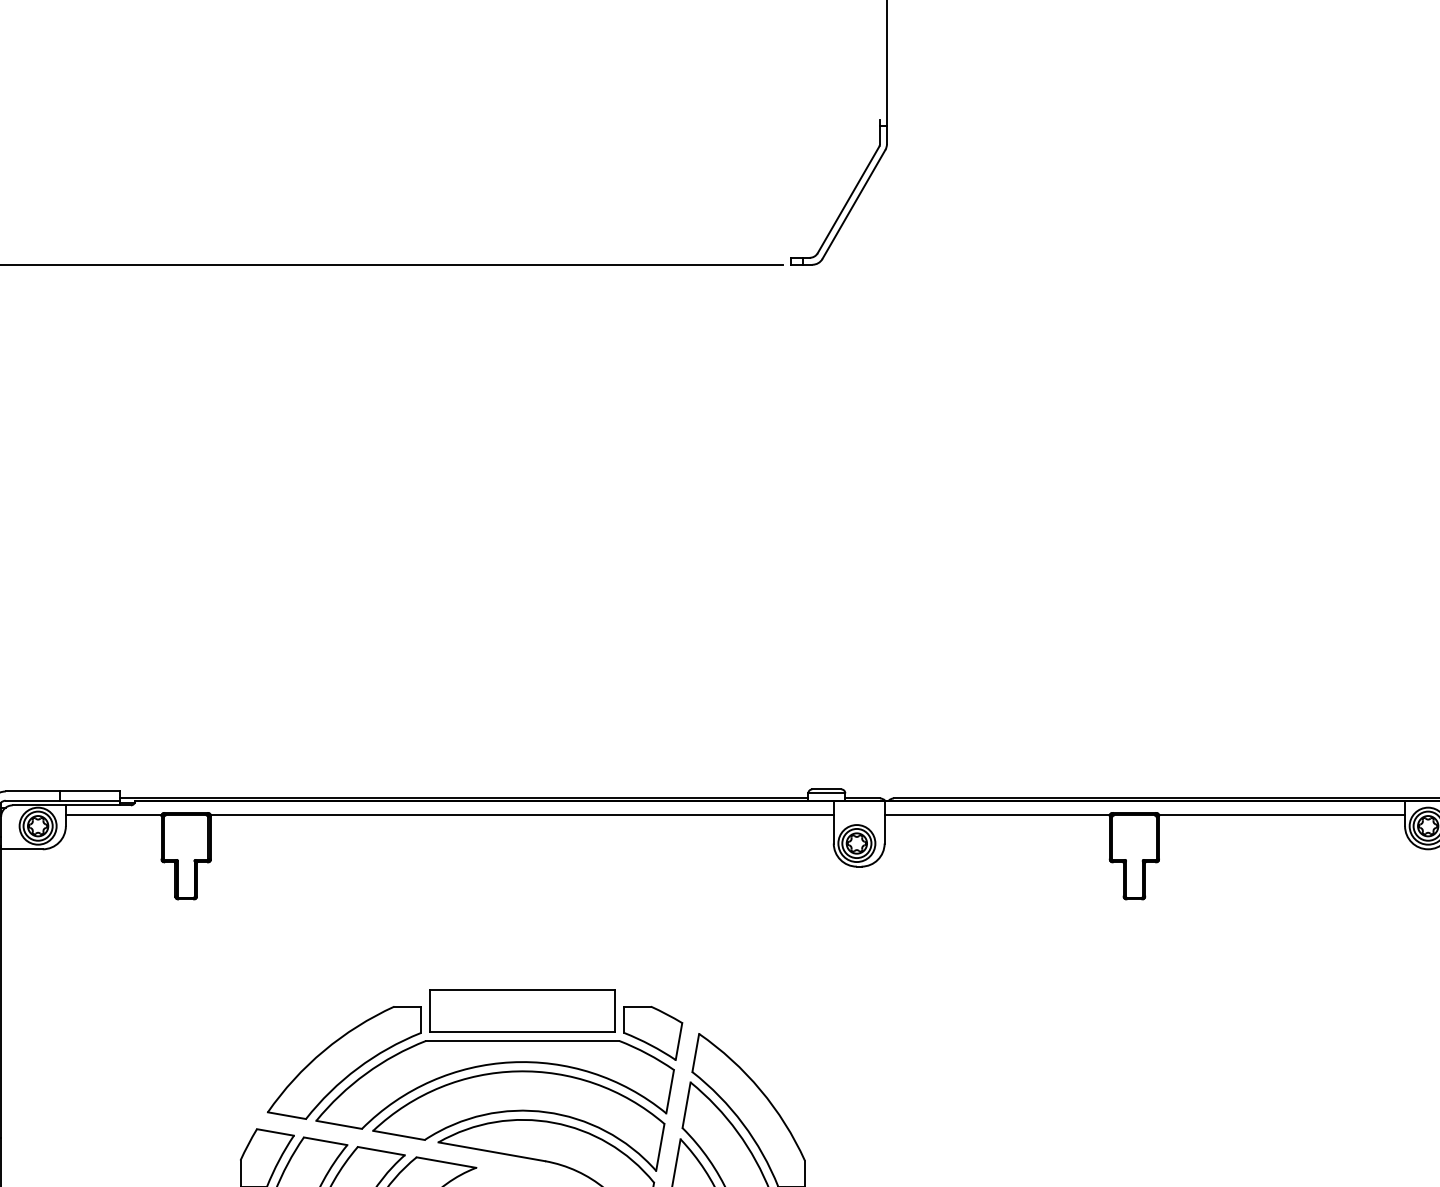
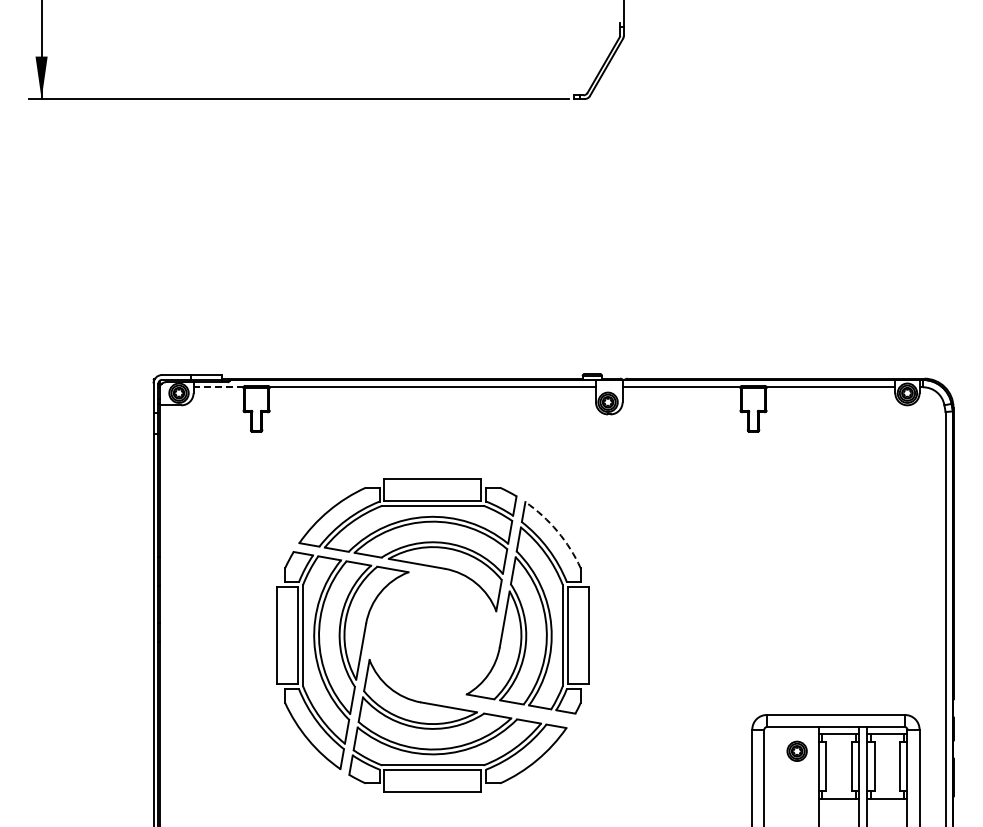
line: (113, 815) -> (218, 387), solid -> dashed
arc: (760, 1090) -> (557, 531), solid -> dashed

